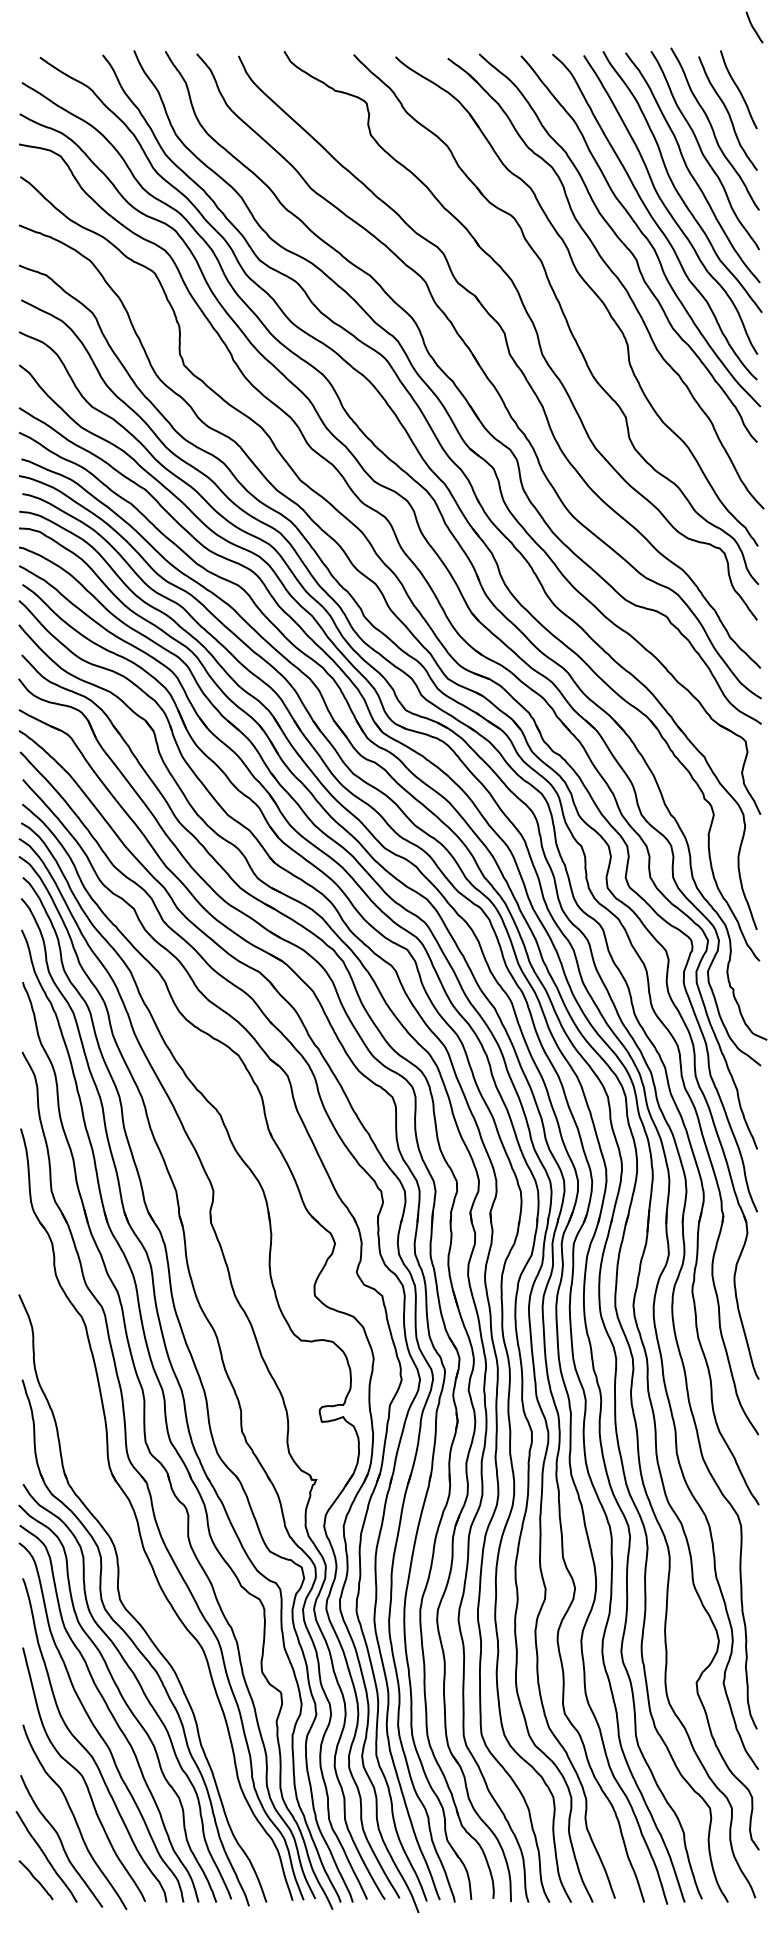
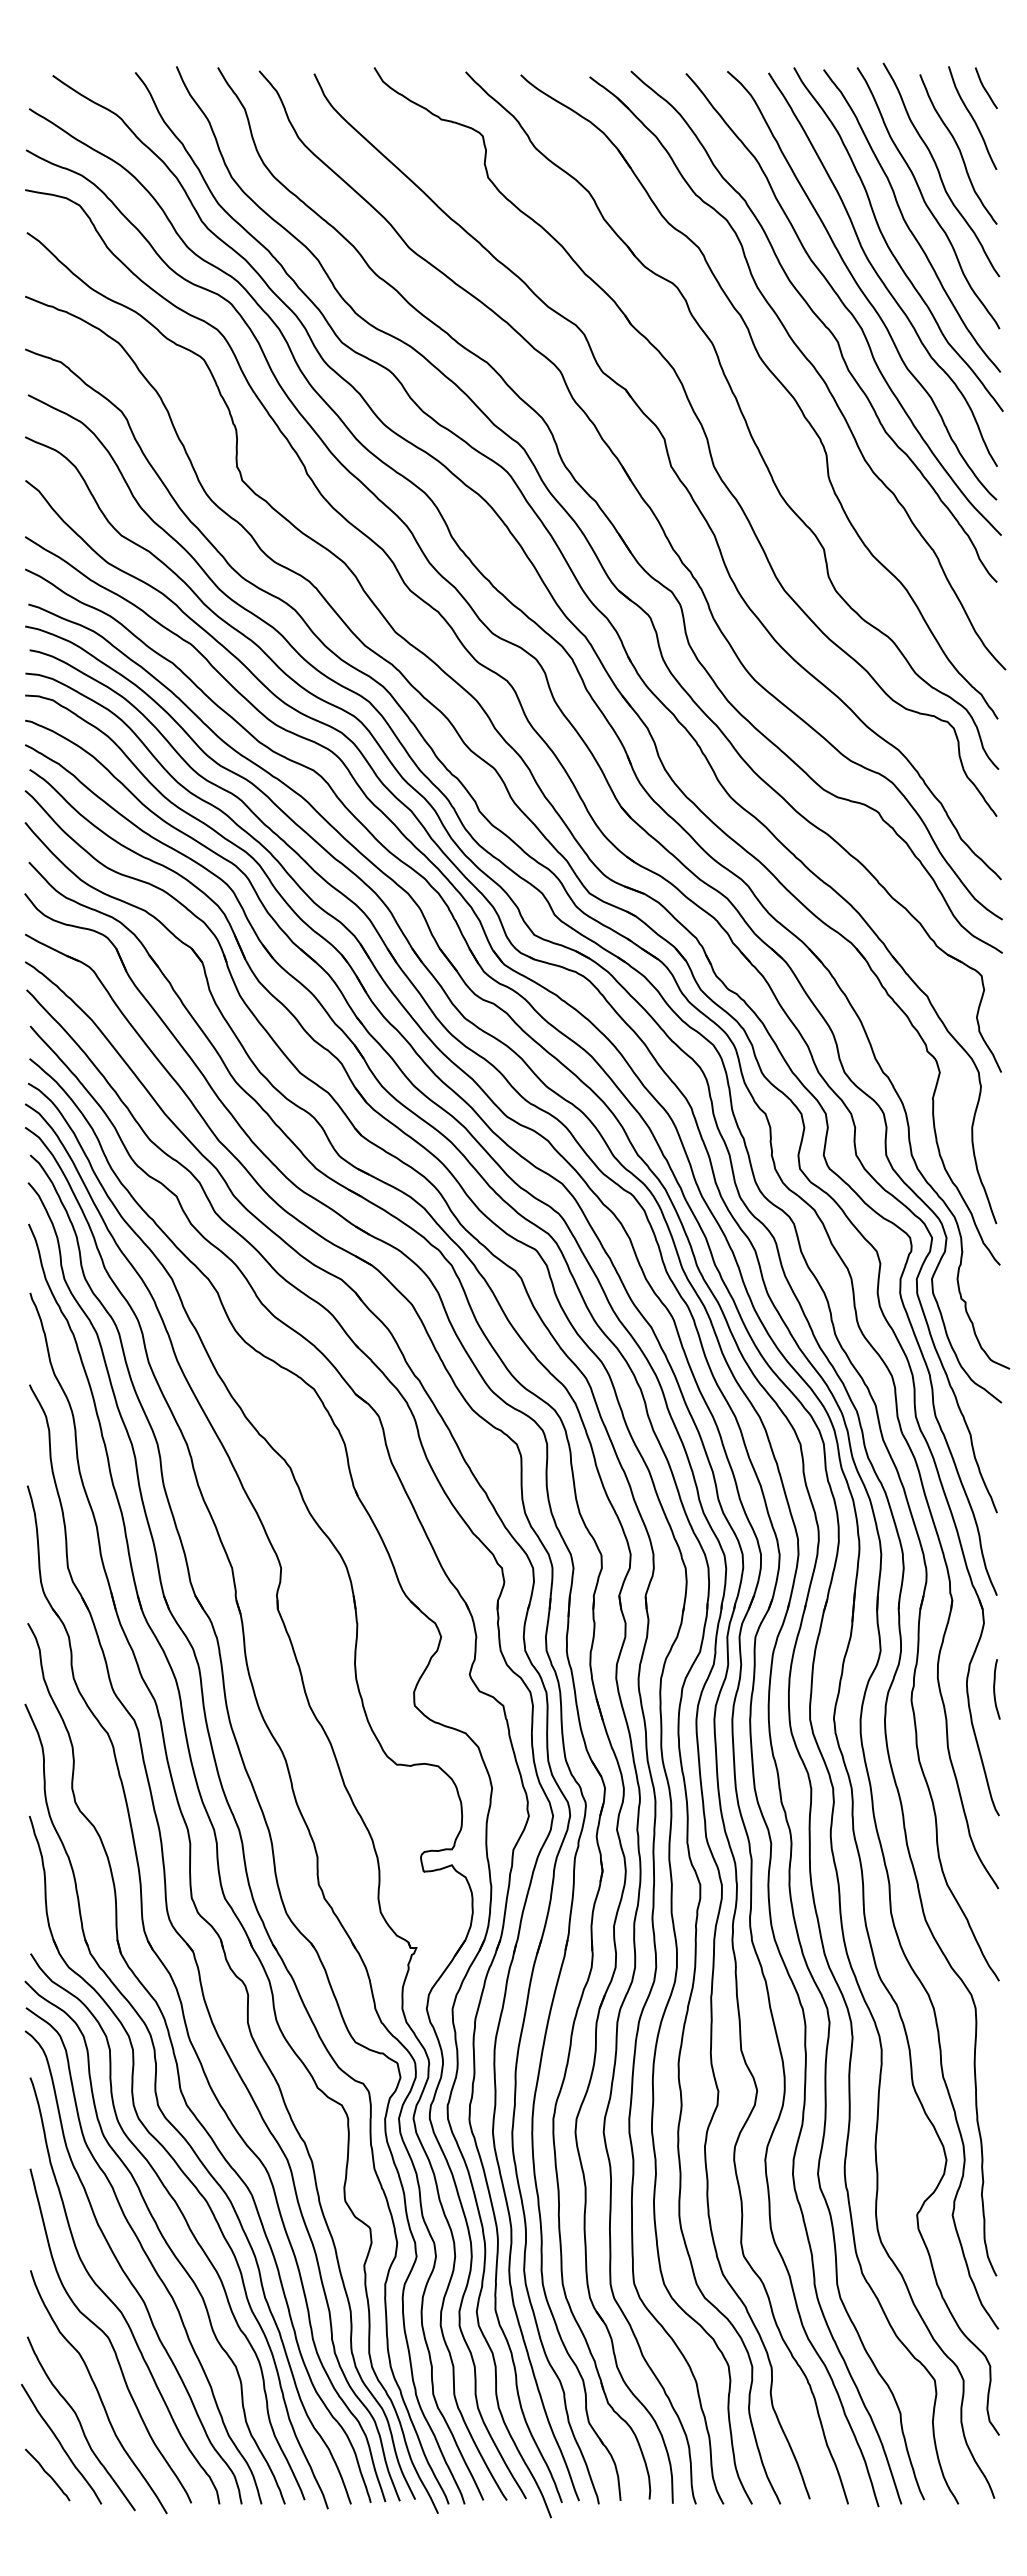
curve: (753, 27) -> (985, 88), moved
curve: (756, 1284) -> (995, 1690), added
part: (135, 1569) -> (178, 2066), added

